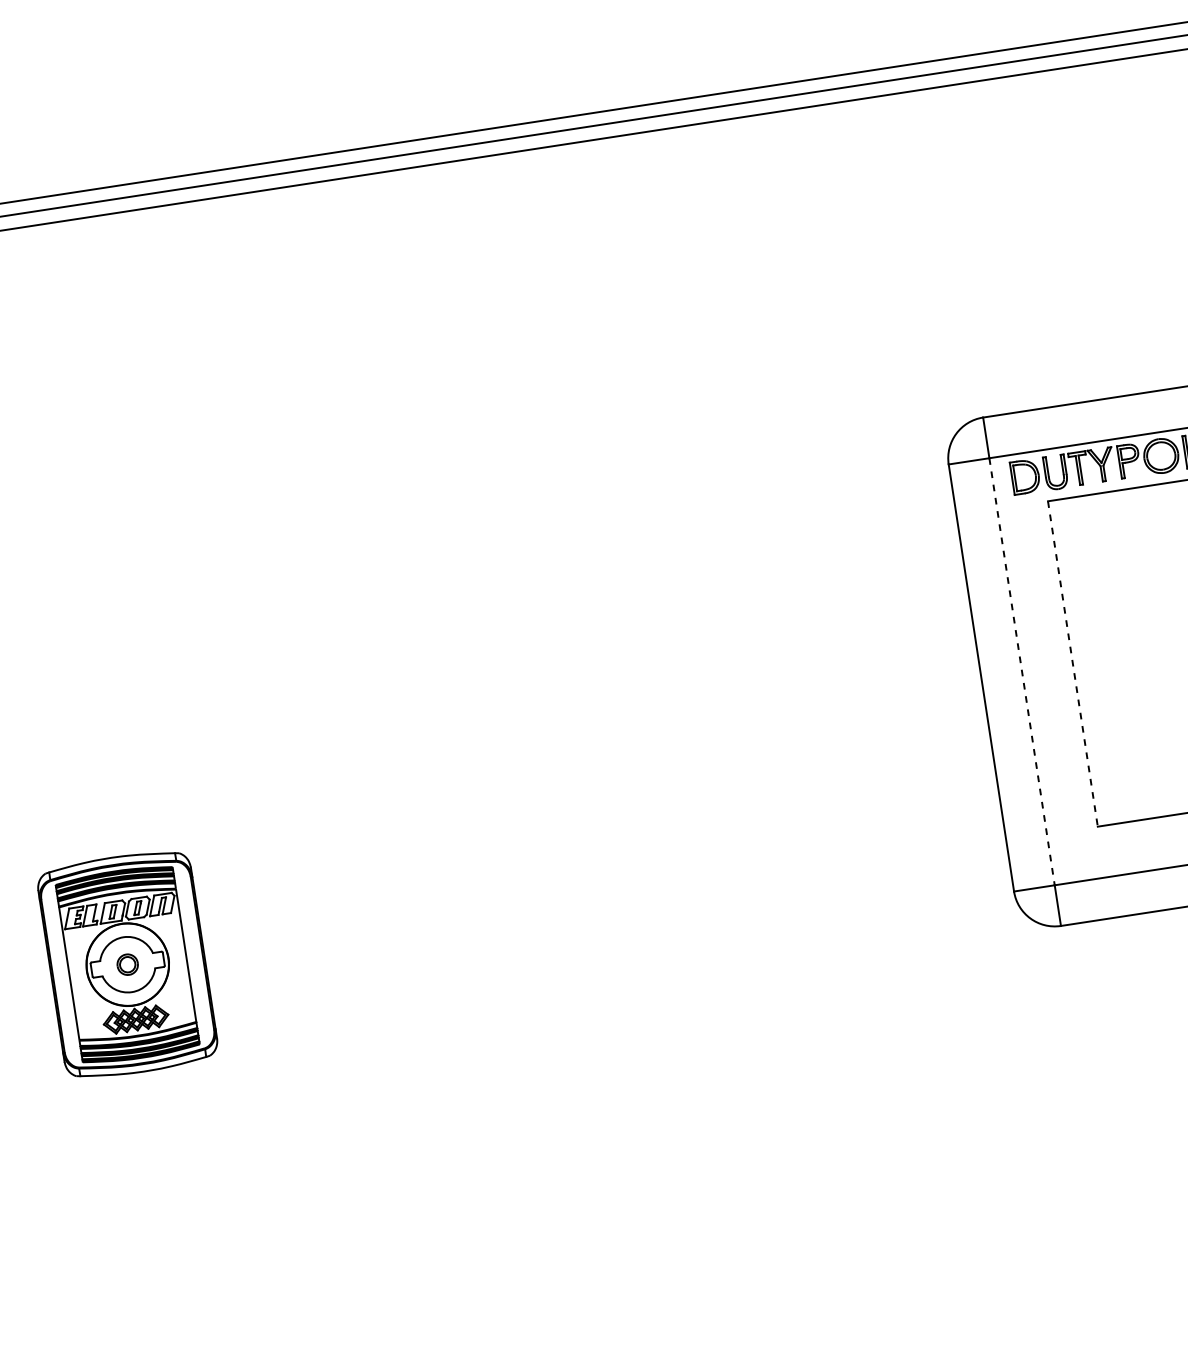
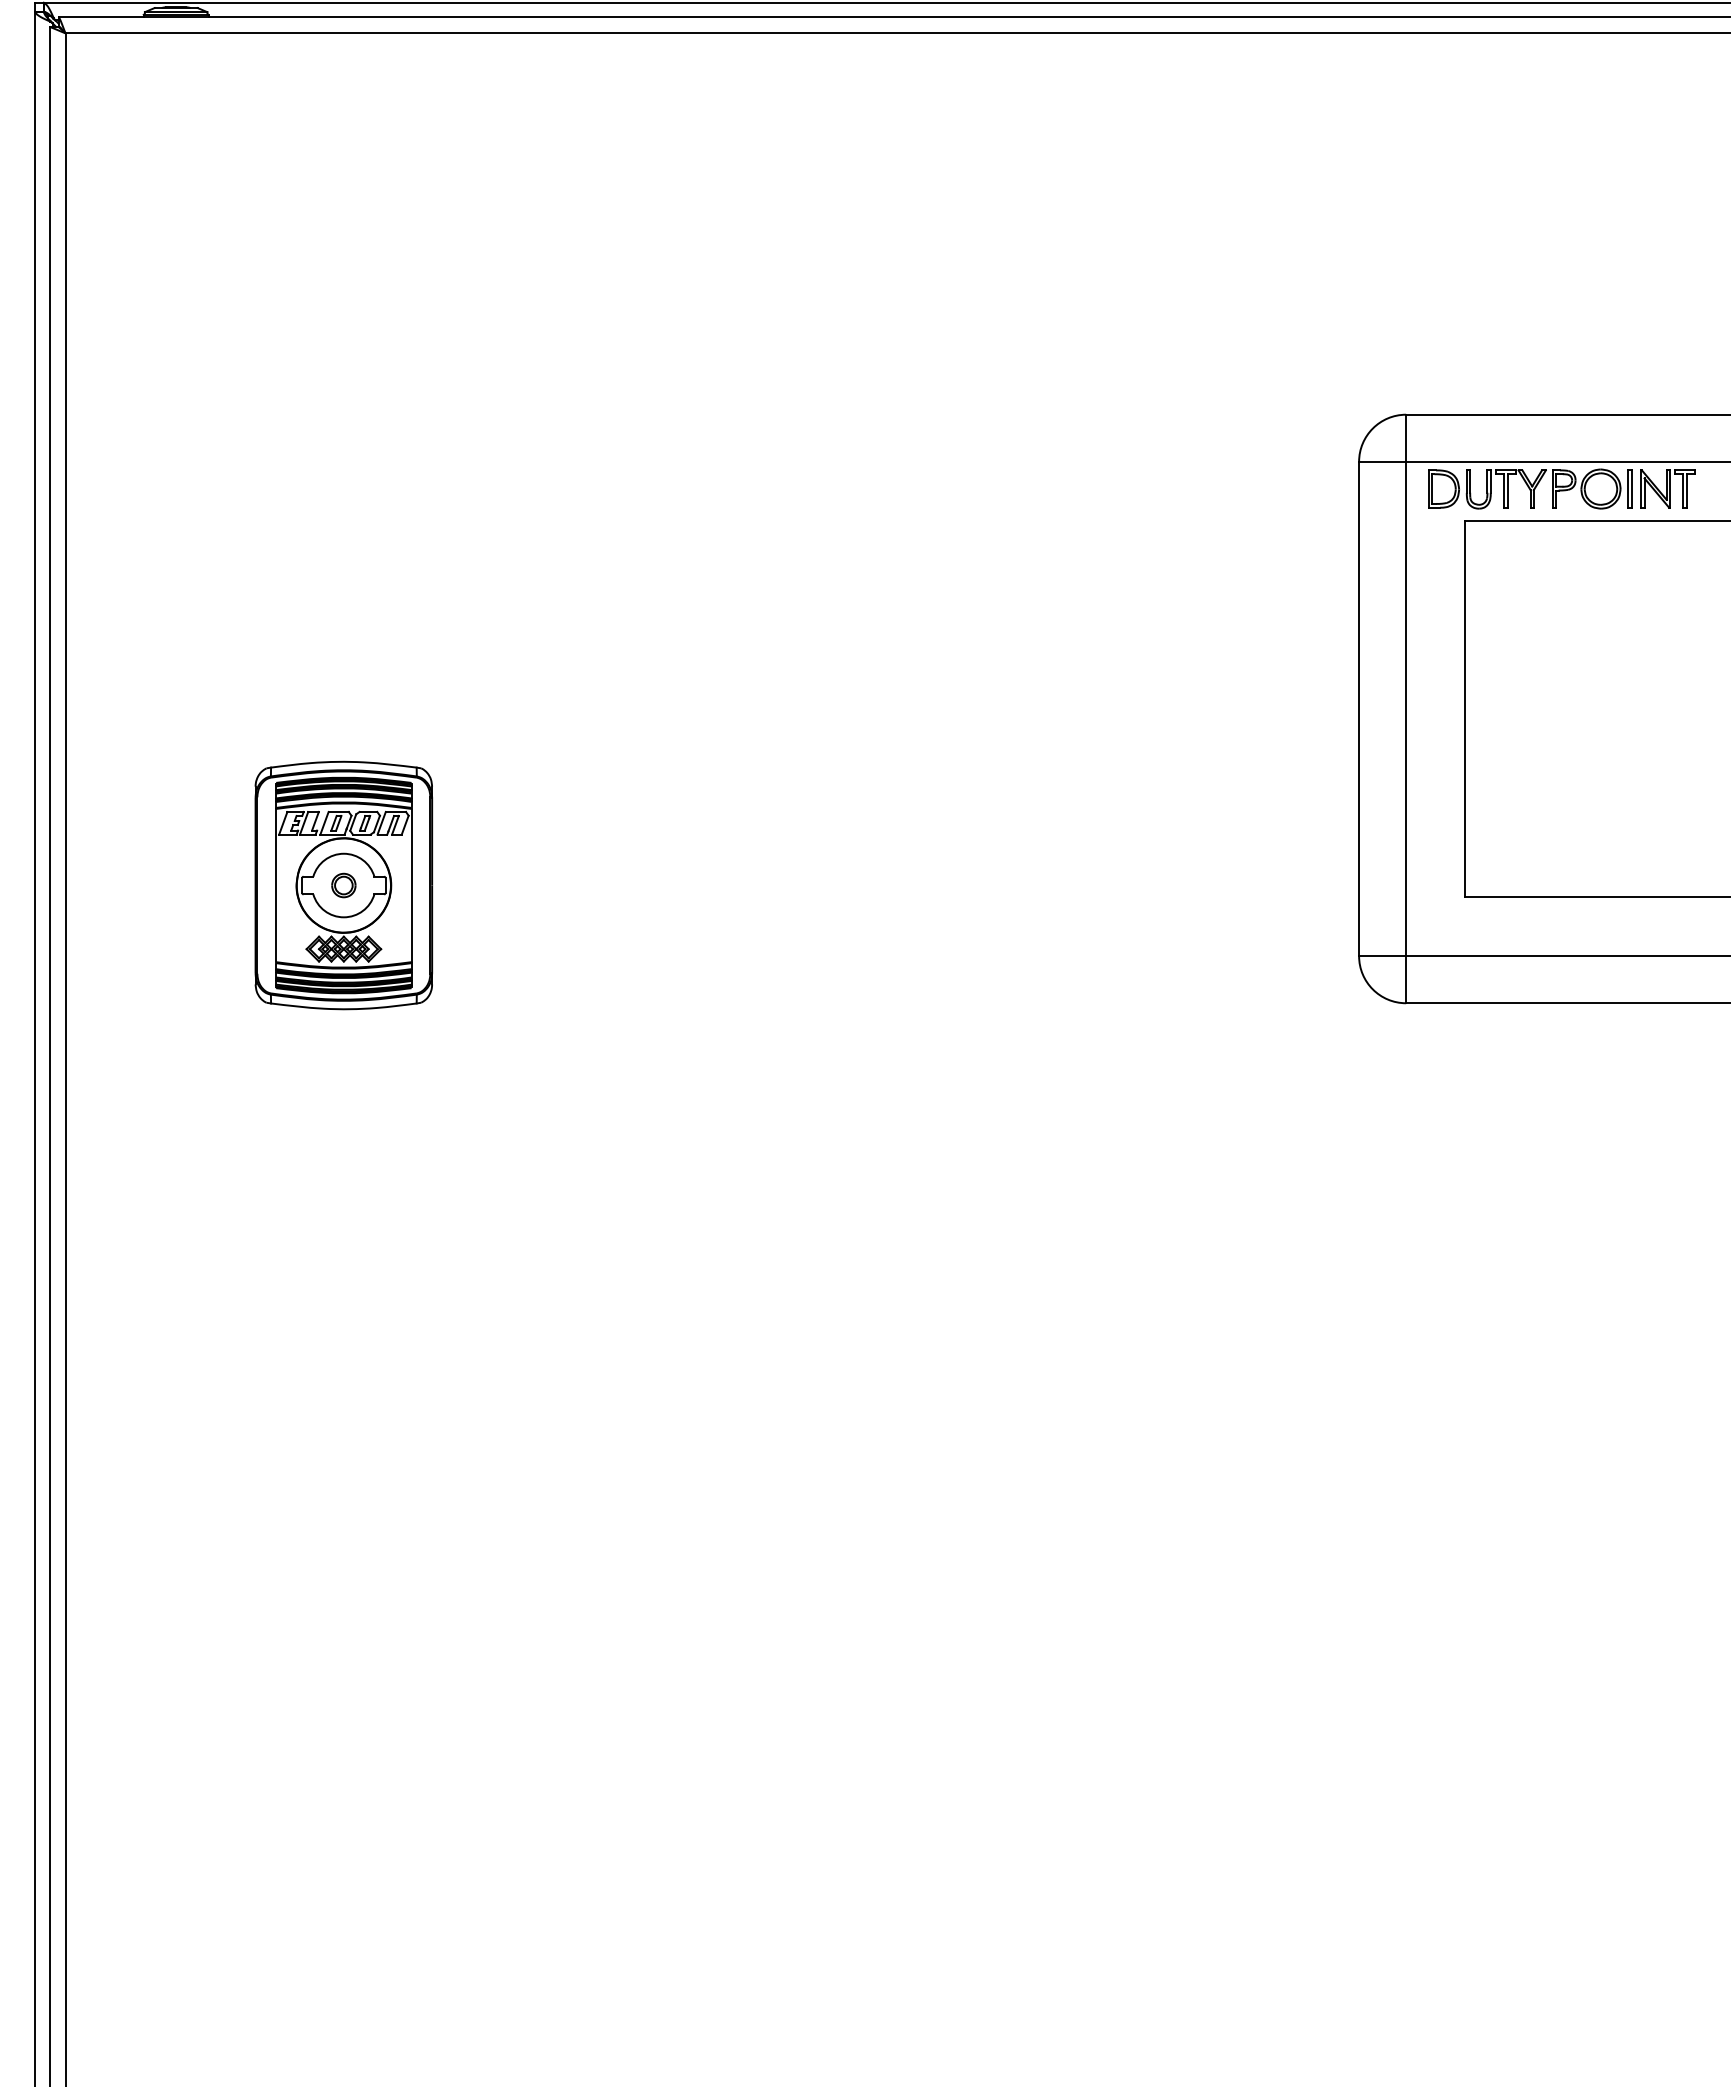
line: (1073, 664) -> (1465, 709), dashed -> solid
line: (1022, 672) -> (1406, 709), dashed -> solid

